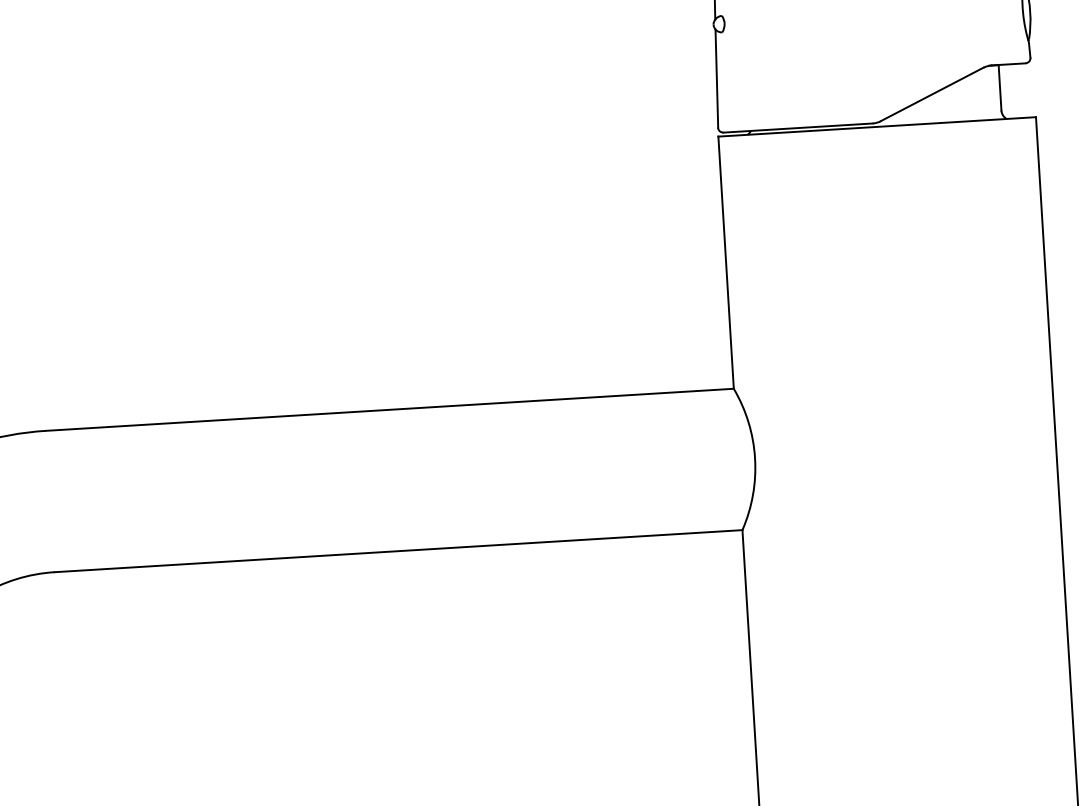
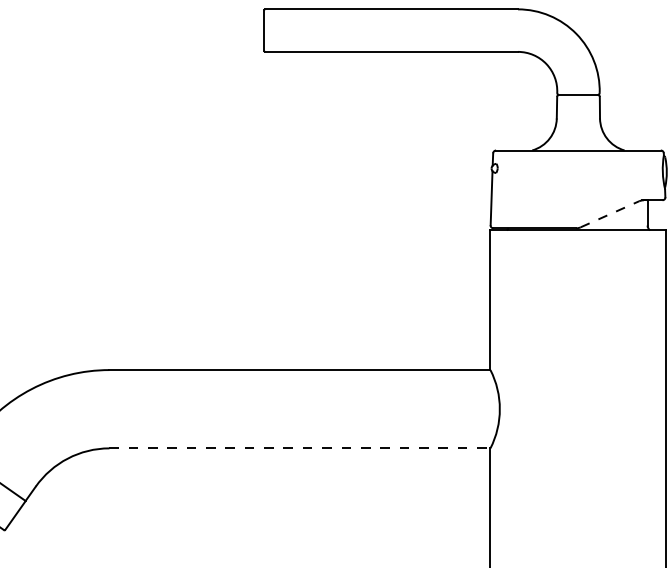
line: (931, 94) -> (609, 214), solid -> dashed
line: (397, 551) -> (299, 448), solid -> dashed

